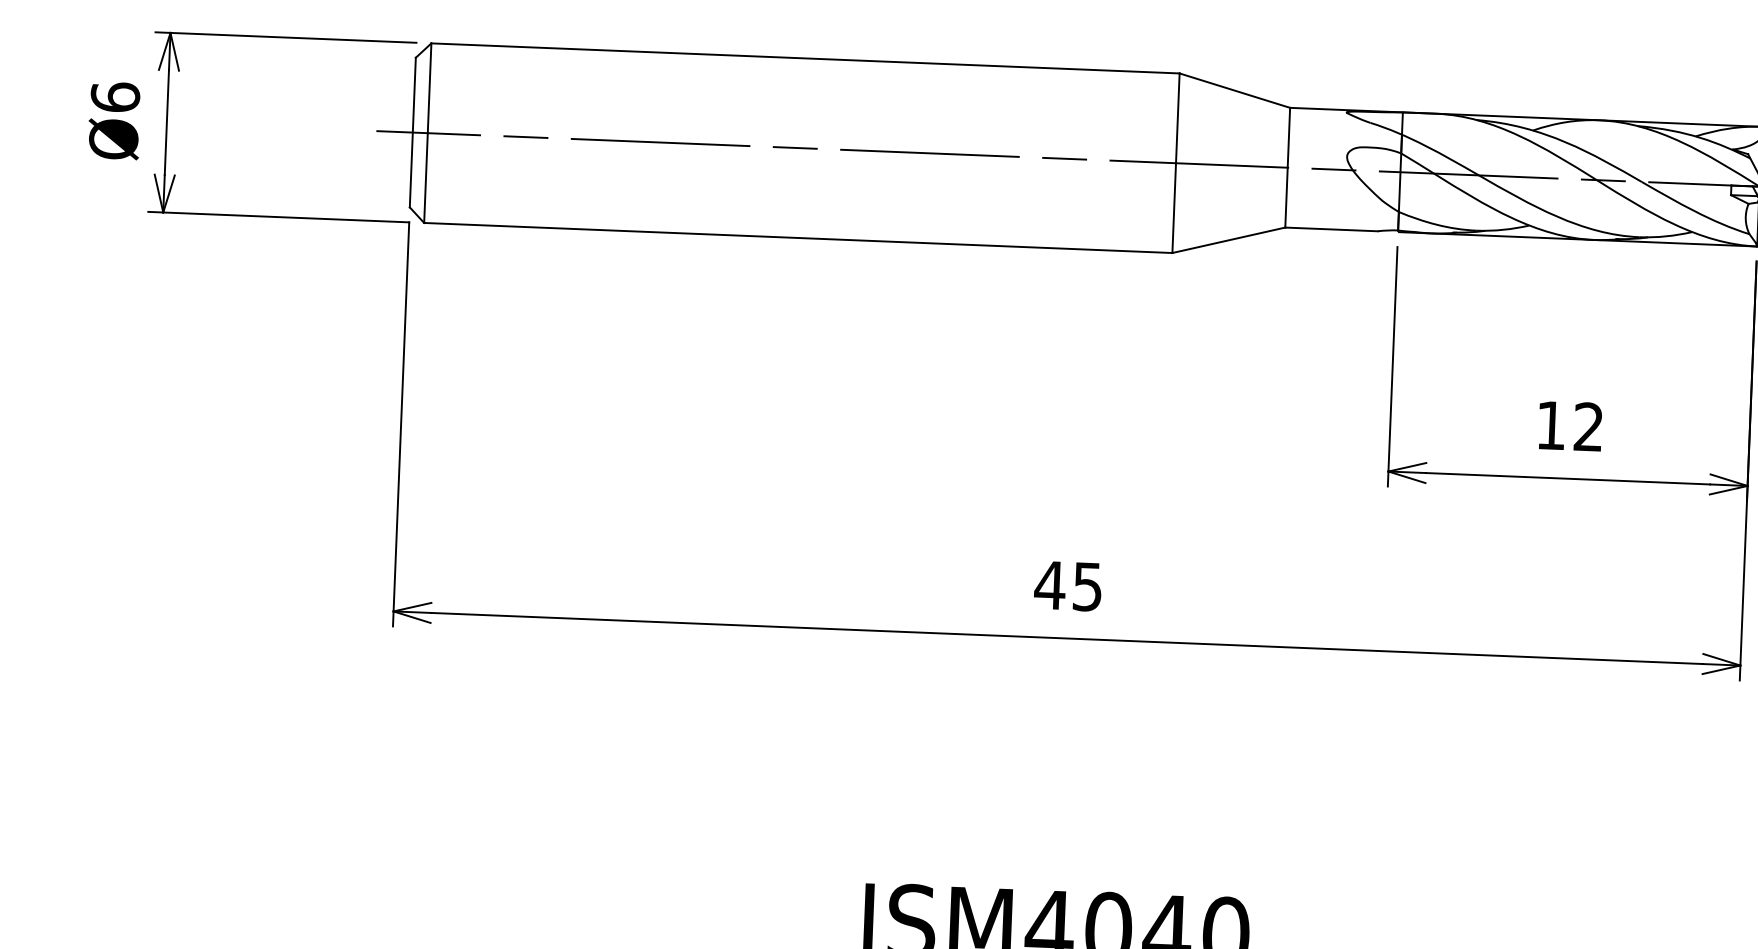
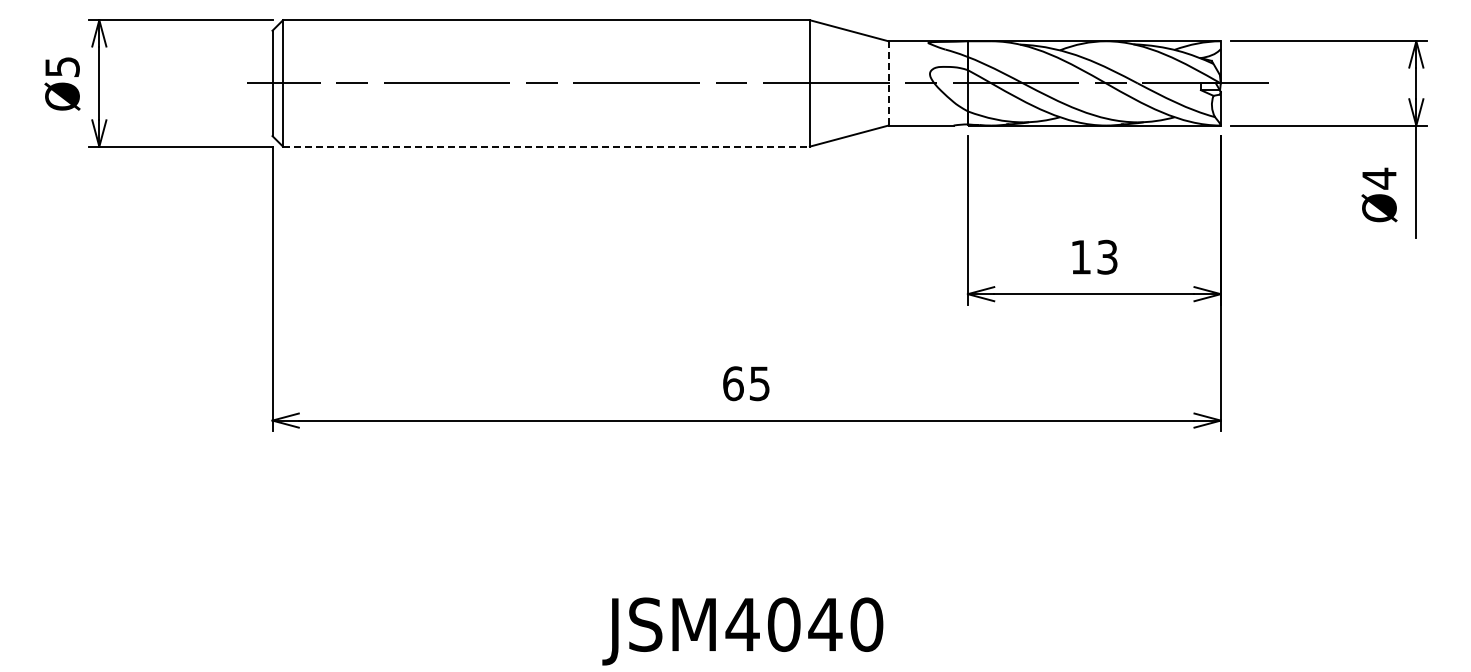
text: (115, 96) -> (62, 66), Ø6 -> Ø5
line: (1287, 167) -> (888, 83), solid -> dashed
line: (798, 237) -> (546, 146), solid -> dashed
text: (1588, 427) -> (1107, 257), 12 -> 13
text: (1050, 585) -> (733, 383), 45 -> 65

